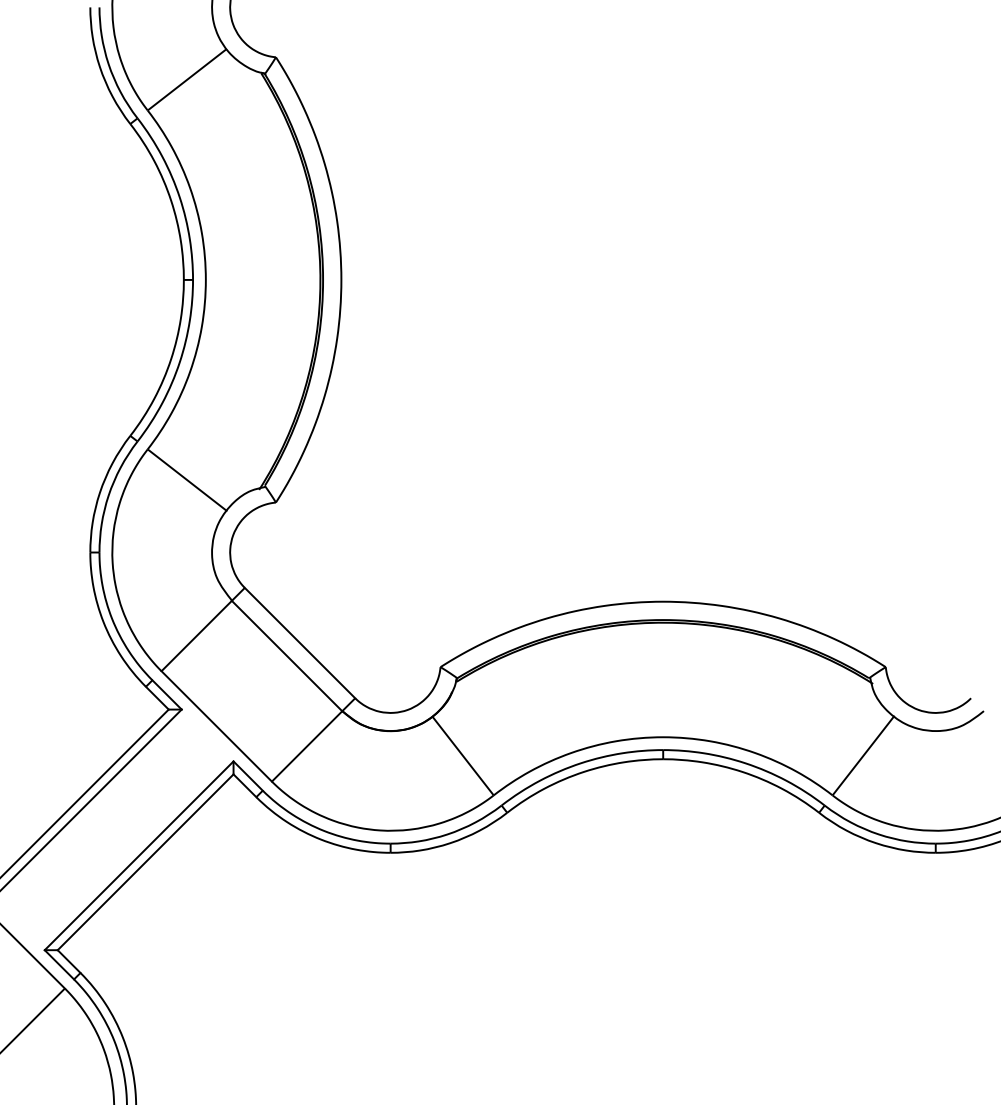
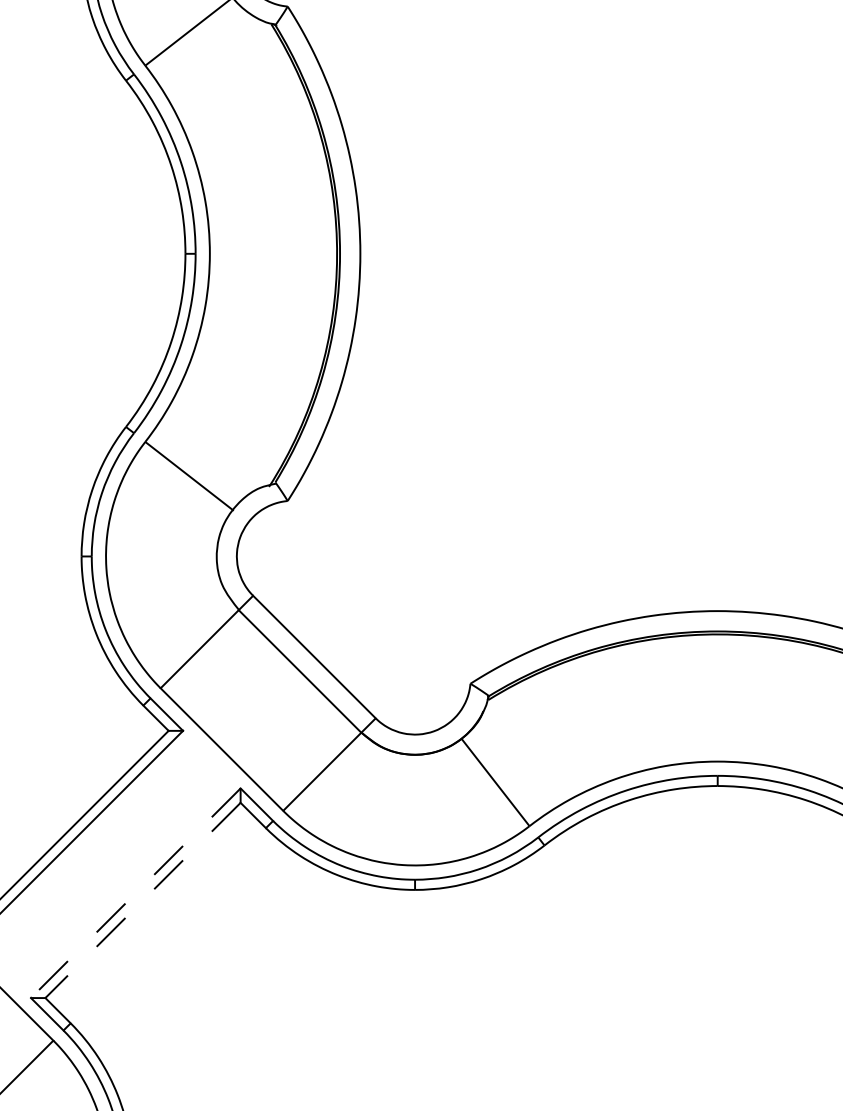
line: (138, 856) -> (135, 894), solid -> dashed
line: (145, 862) -> (142, 900), solid -> dashed

